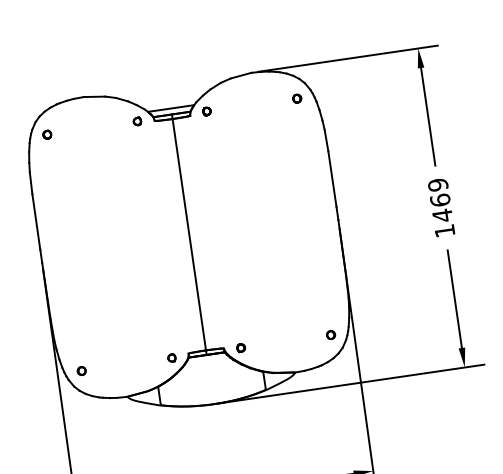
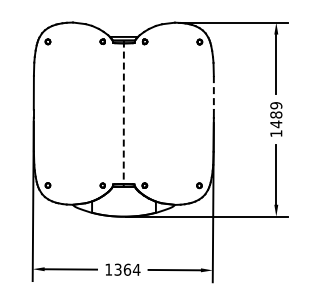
line: (331, 180) -> (213, 93), solid -> dashed
text: (440, 199) -> (276, 114), 1469 -> 1489
line: (188, 236) -> (123, 114), solid -> dashed

